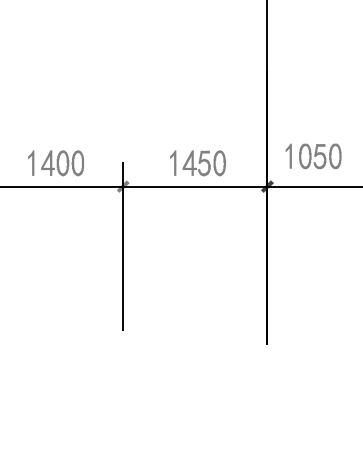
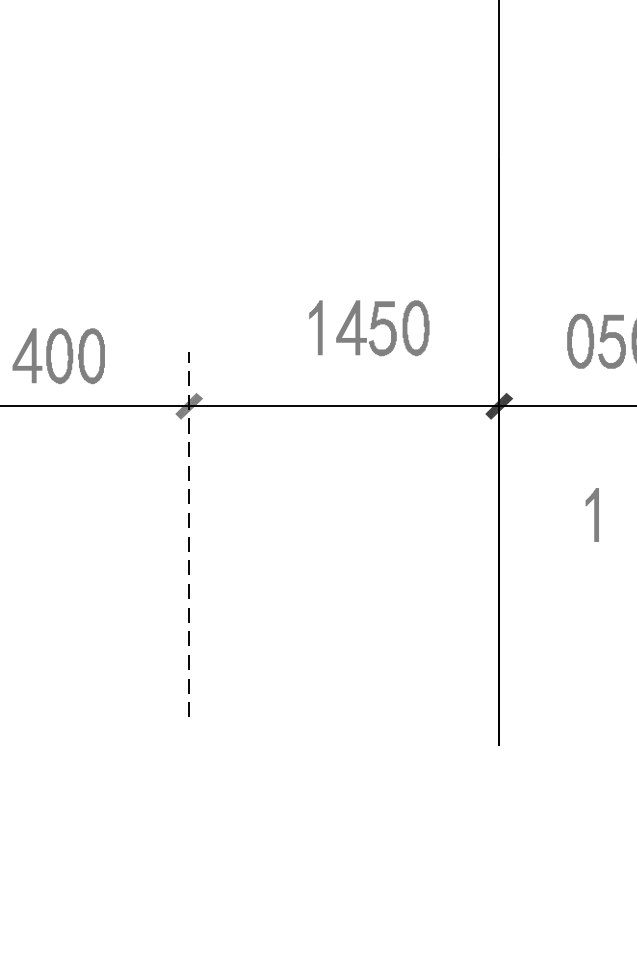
part: (288, 155) -> (591, 513), moved
part: (197, 163) -> (368, 328), moved
line: (123, 246) -> (189, 534), solid -> dashed

